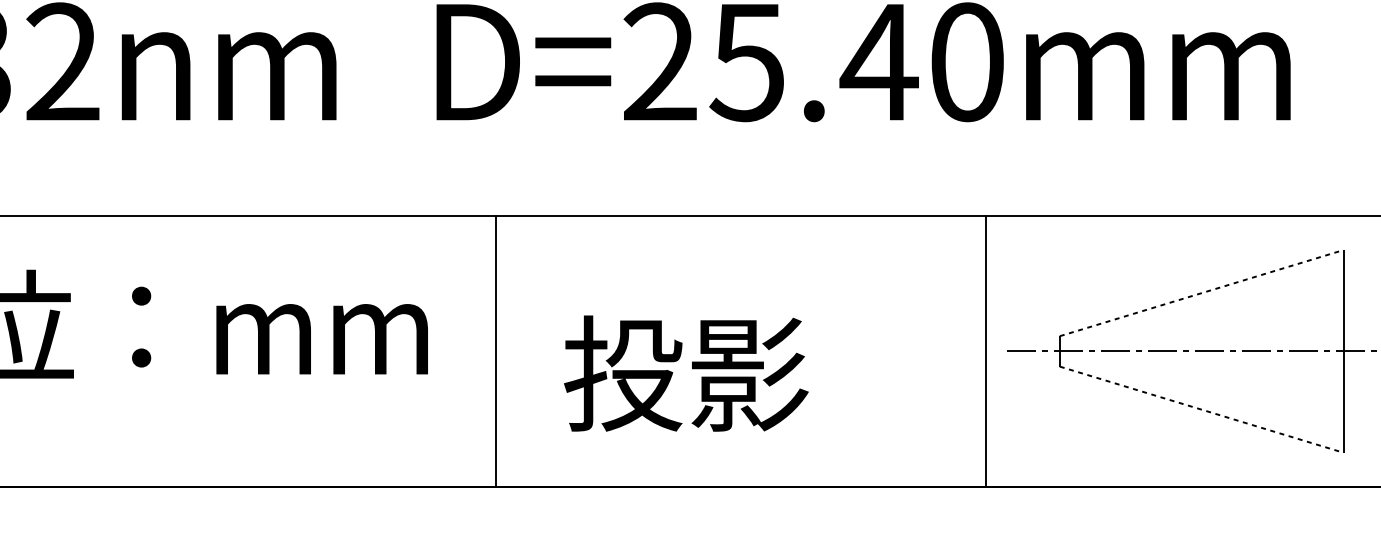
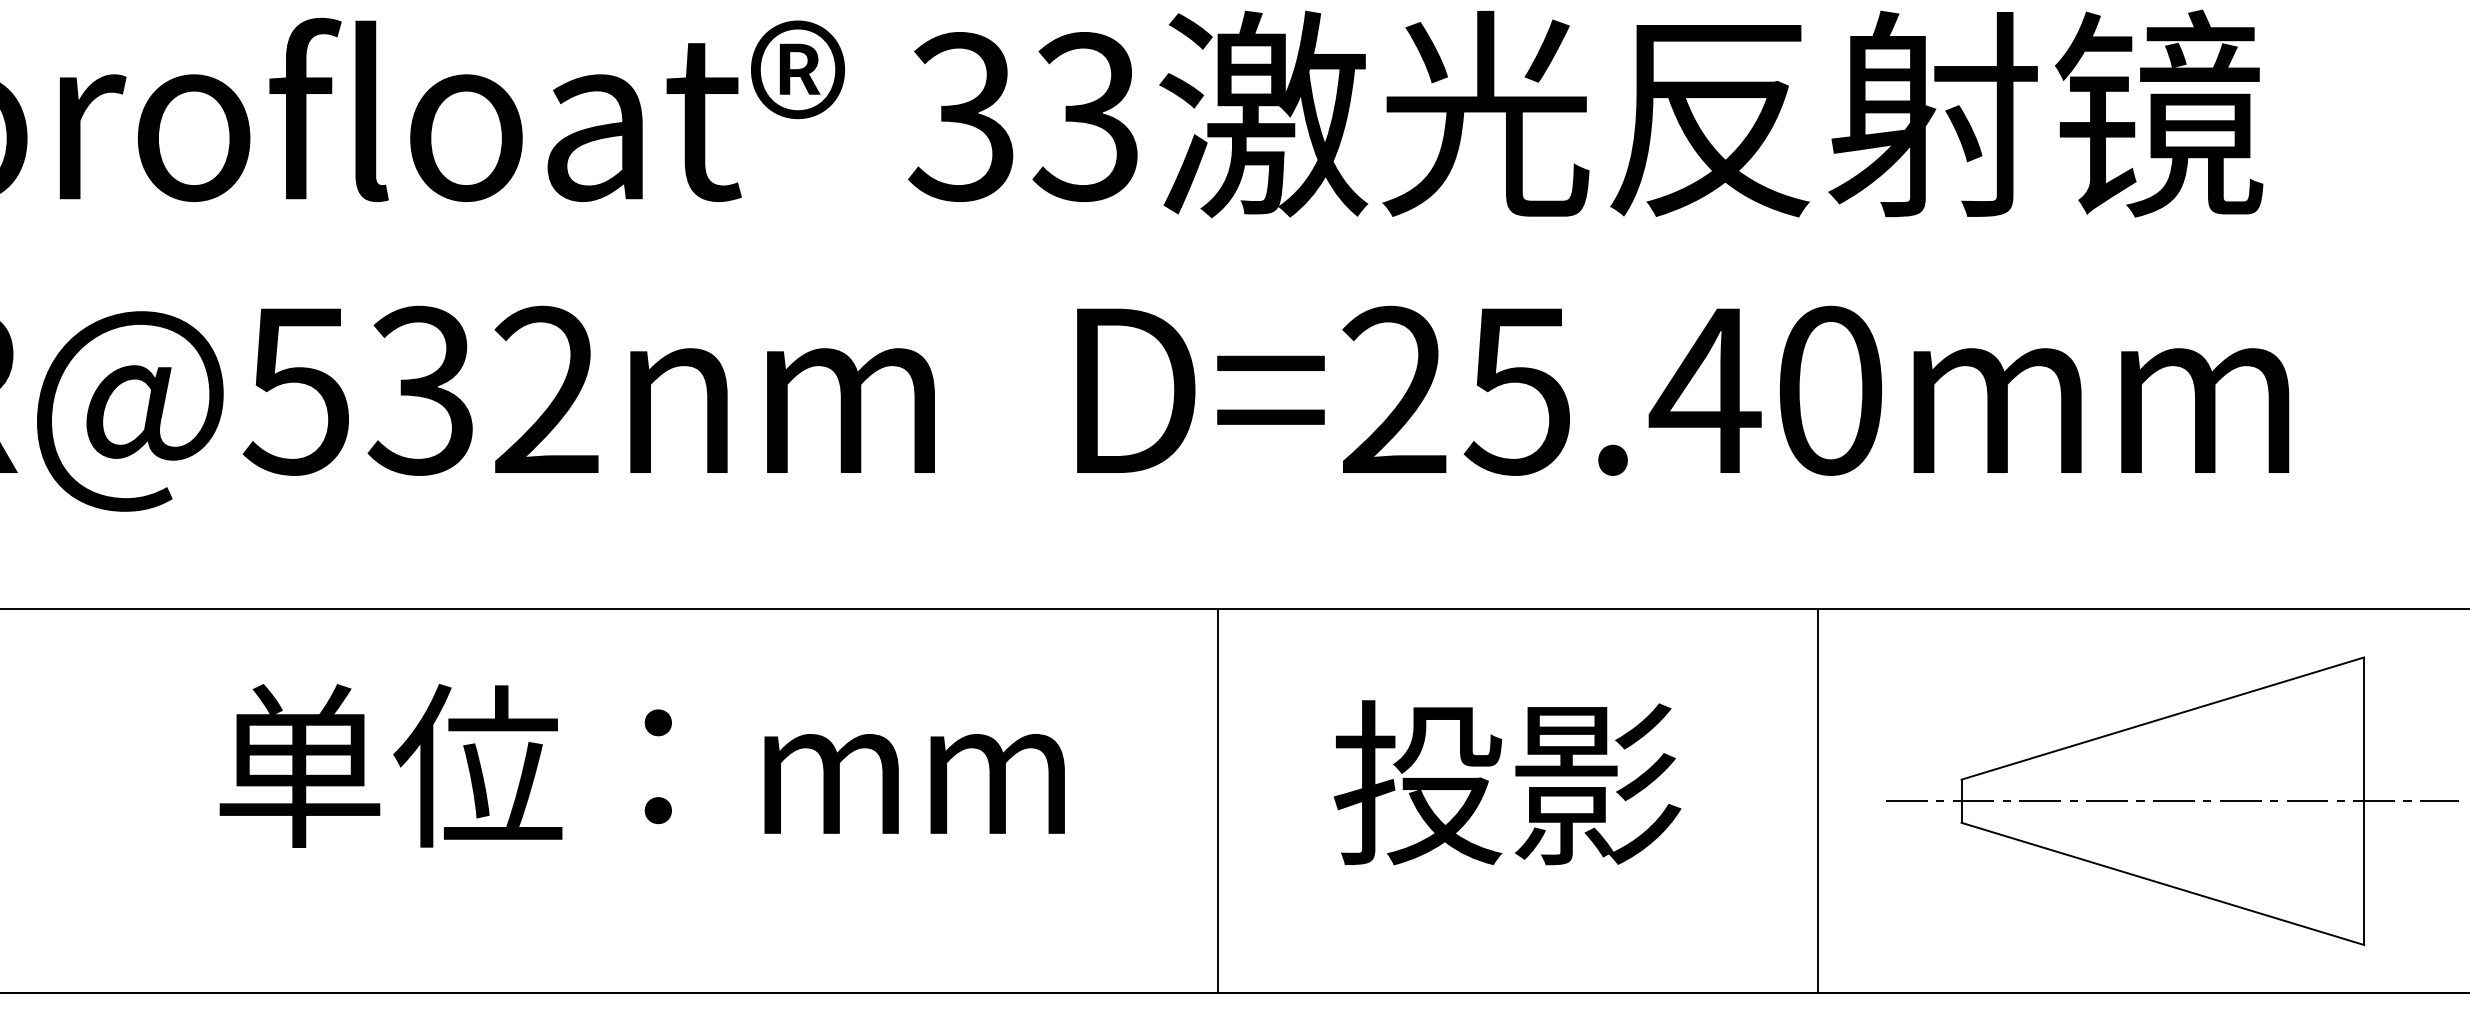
line: (1202, 293) -> (2163, 718), dashed -> solid
line: (496, 351) -> (1217, 801), moved
line: (985, 351) -> (1817, 801), moved
text: (686, 373) -> (1507, 782), moved
line: (1202, 410) -> (2163, 884), dashed -> solid

